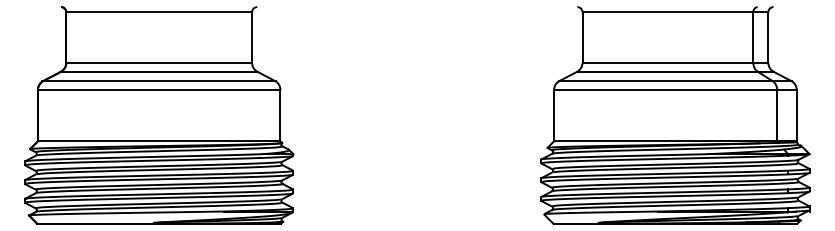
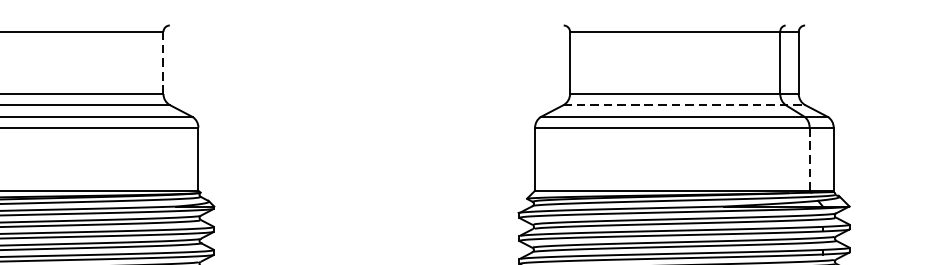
line: (252, 37) -> (163, 62), solid -> dashed
line: (675, 71) -> (684, 104), solid -> dashed
line: (777, 115) -> (810, 158), solid -> dashed

